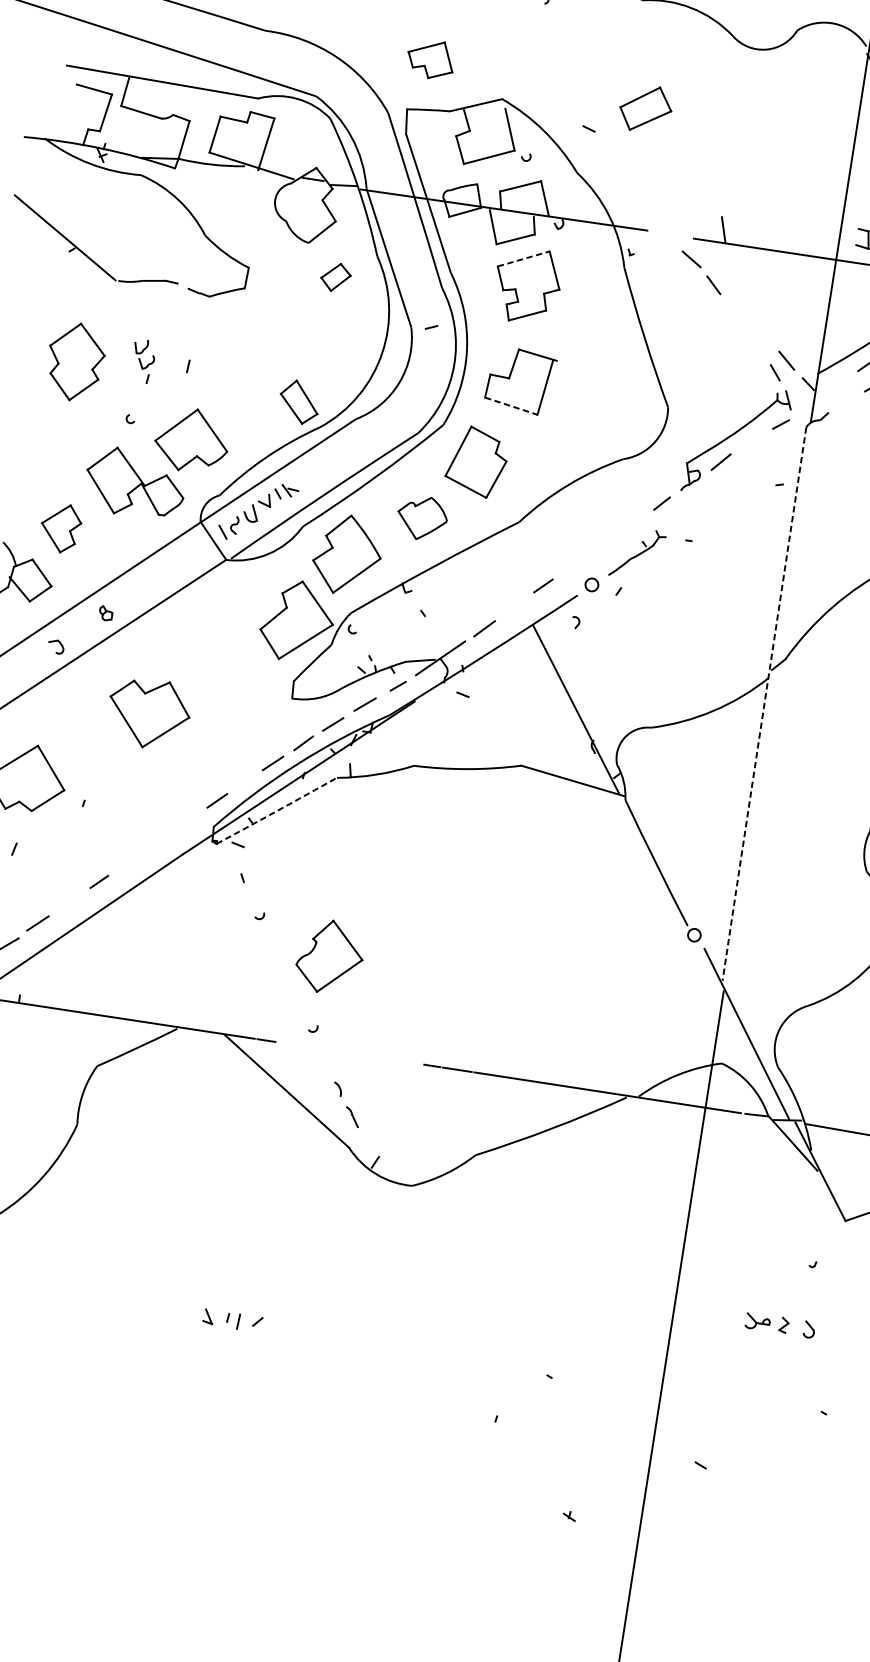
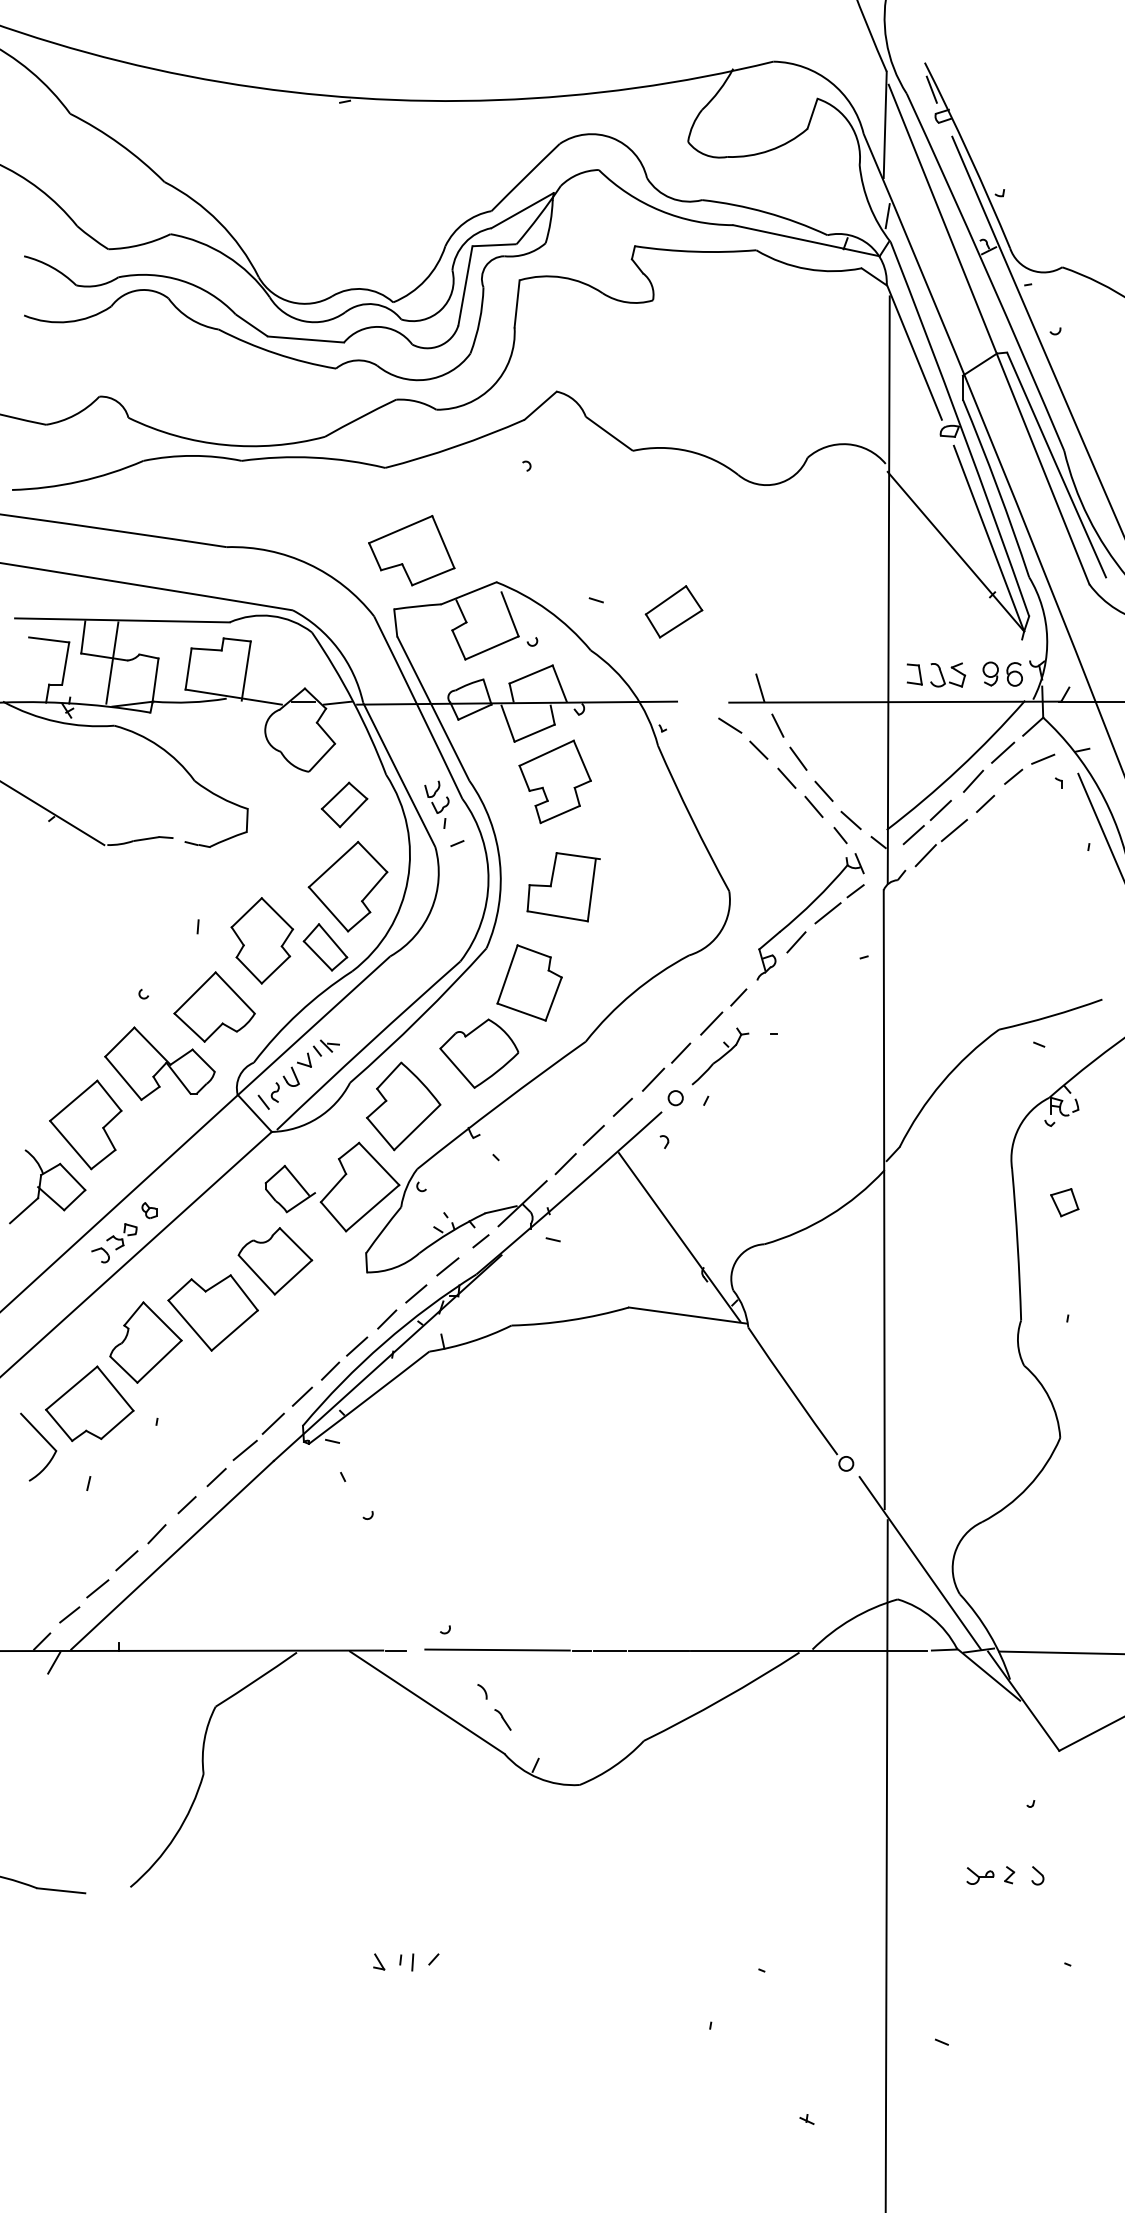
part: (430, 59) -> (411, 550), size x1.67
part: (645, 108) -> (673, 611), moved
line: (147, 118) -> (112, 662), added
line: (523, 259) -> (546, 753), dashed -> solid
line: (733, 265) -> (777, 725), added
part: (335, 277) -> (344, 804), size x1.43
line: (748, 298) -> (798, 758), added
line: (734, 313) -> (786, 777), added
line: (766, 330) -> (823, 790), added
line: (754, 343) -> (813, 806), added
part: (327, 350) -> (347, 886), added
part: (142, 360) -> (436, 804), moved
part: (75, 361) -> (262, 940), moved
line: (840, 382) -> (913, 835), added
line: (848, 402) -> (925, 855), added
line: (511, 406) -> (557, 916), dashed -> solid
line: (752, 440) -> (827, 913), added
part: (422, 518) -> (479, 1053), size x1.43
line: (634, 523) -> (711, 1023), added
part: (60, 527) -> (85, 1124), size x1.67
line: (603, 544) -> (681, 1052), added
line: (574, 565) -> (653, 1079), added
line: (513, 607) -> (593, 1135), added
part: (234, 613) -> (289, 1189), added
part: (77, 632) -> (121, 1236), added
part: (211, 676) -> (275, 1261), added
line: (764, 705) -> (884, 1200), dashed -> solid
line: (245, 781) -> (330, 1370), added
arc: (277, 811) -> (369, 1398), dashed -> solid
line: (186, 820) -> (272, 1423), added
line: (158, 840) -> (244, 1449), added
line: (129, 861) -> (216, 1477), added
line: (67, 904) -> (156, 1534), added
part: (329, 956) -> (145, 1342), moved
line: (357, 1053) -> (497, 1649), added

